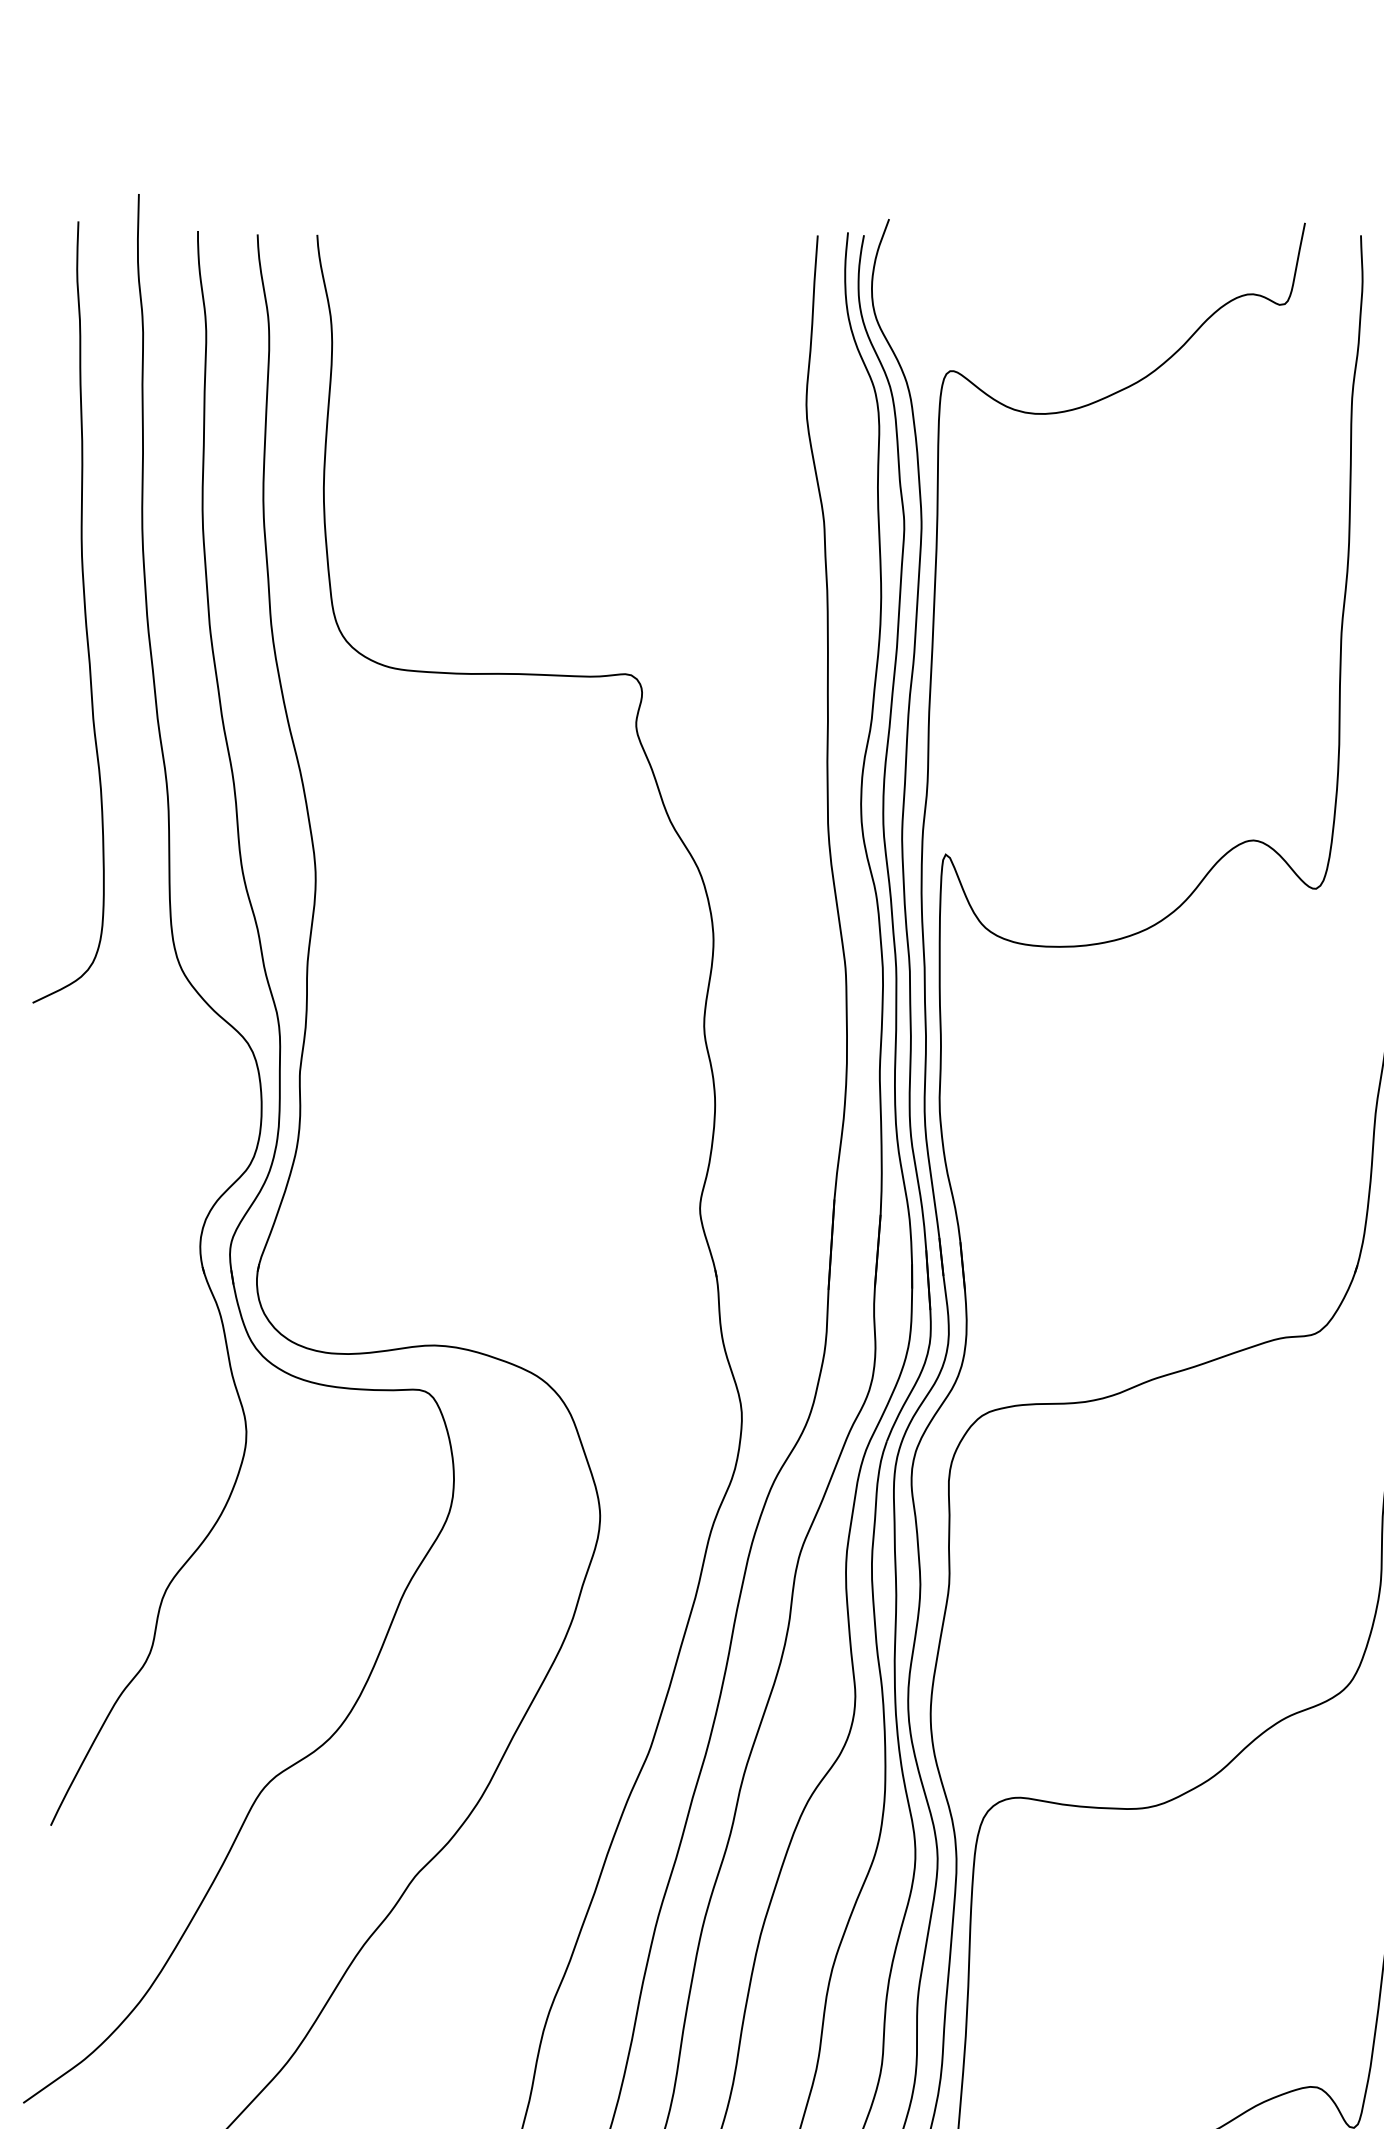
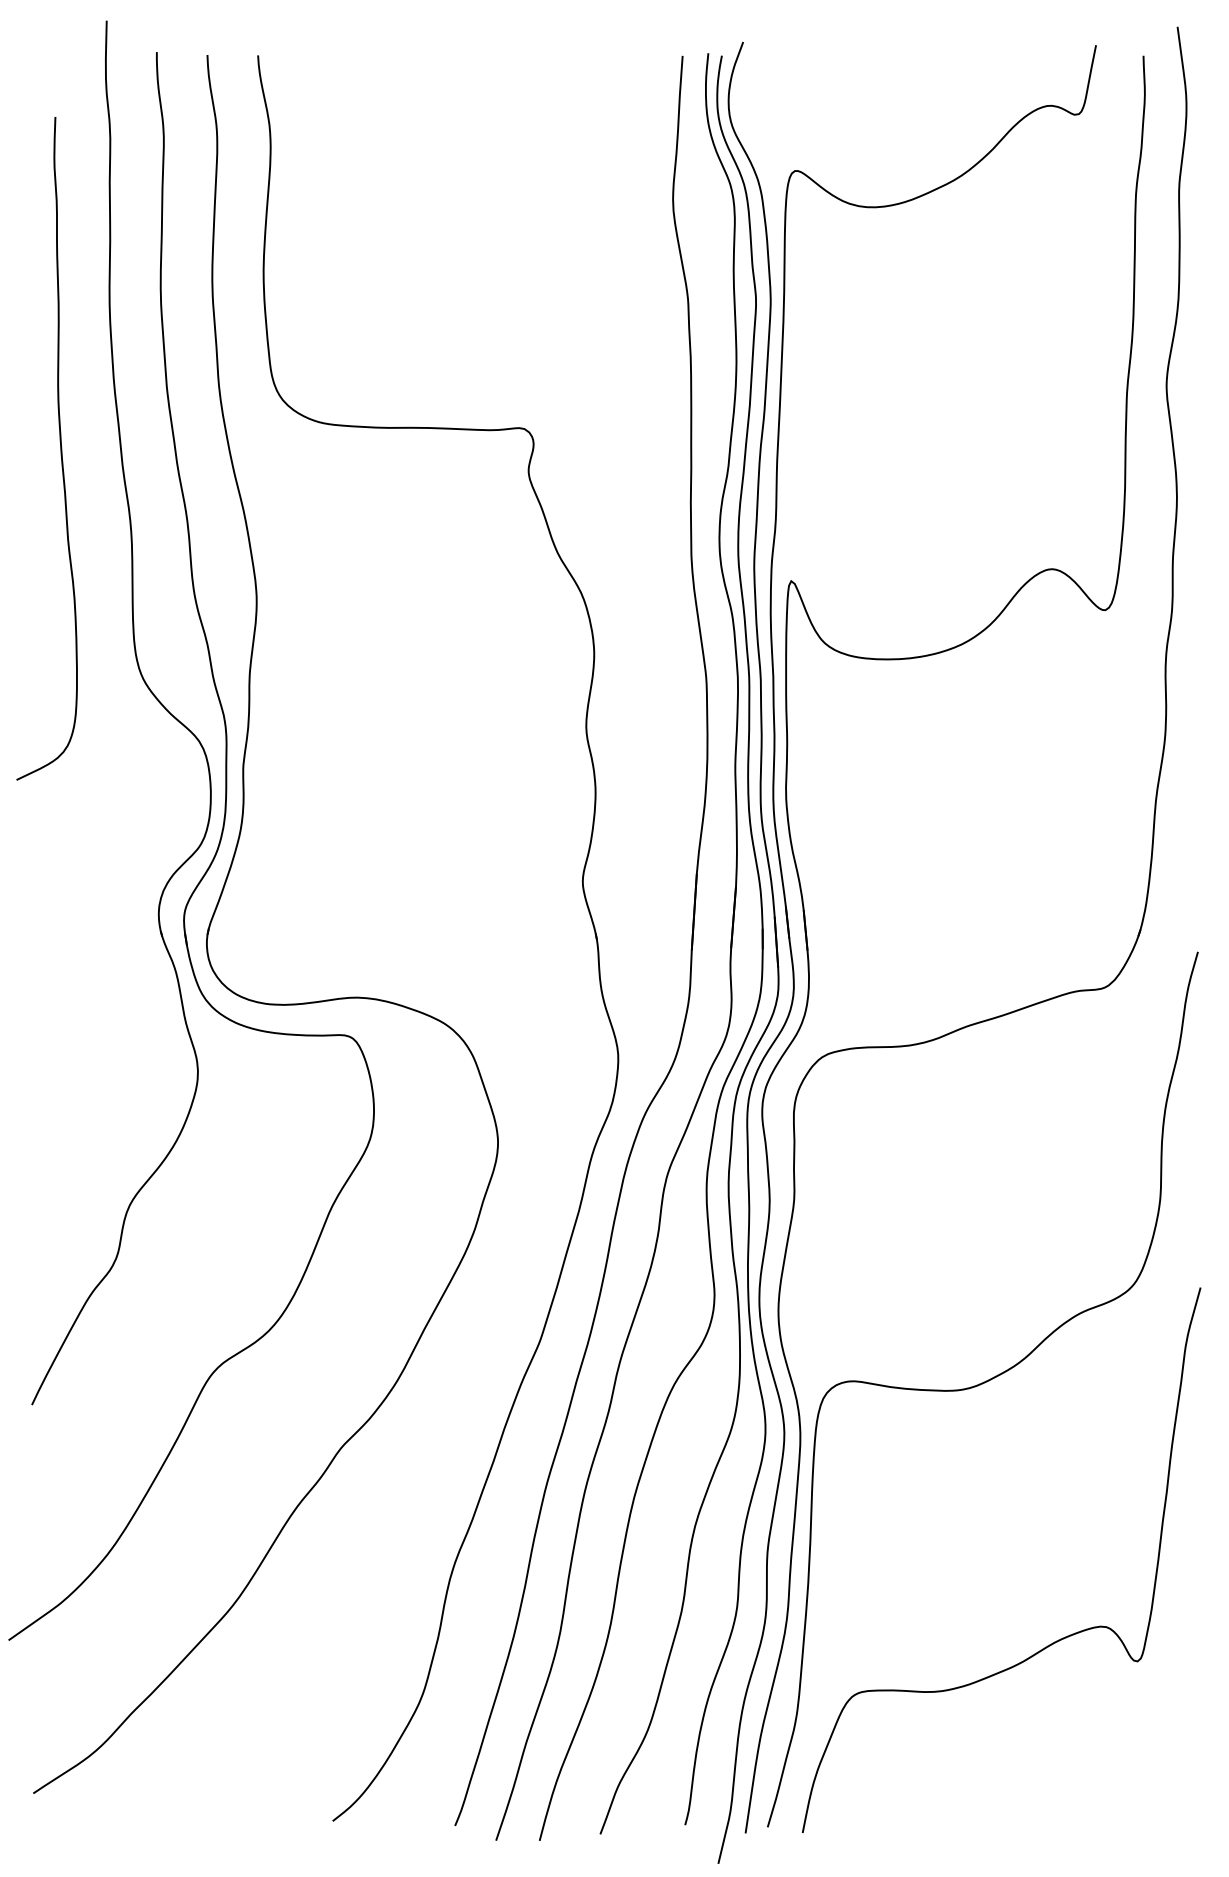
curve: (84, 612) -> (60, 448), moved

